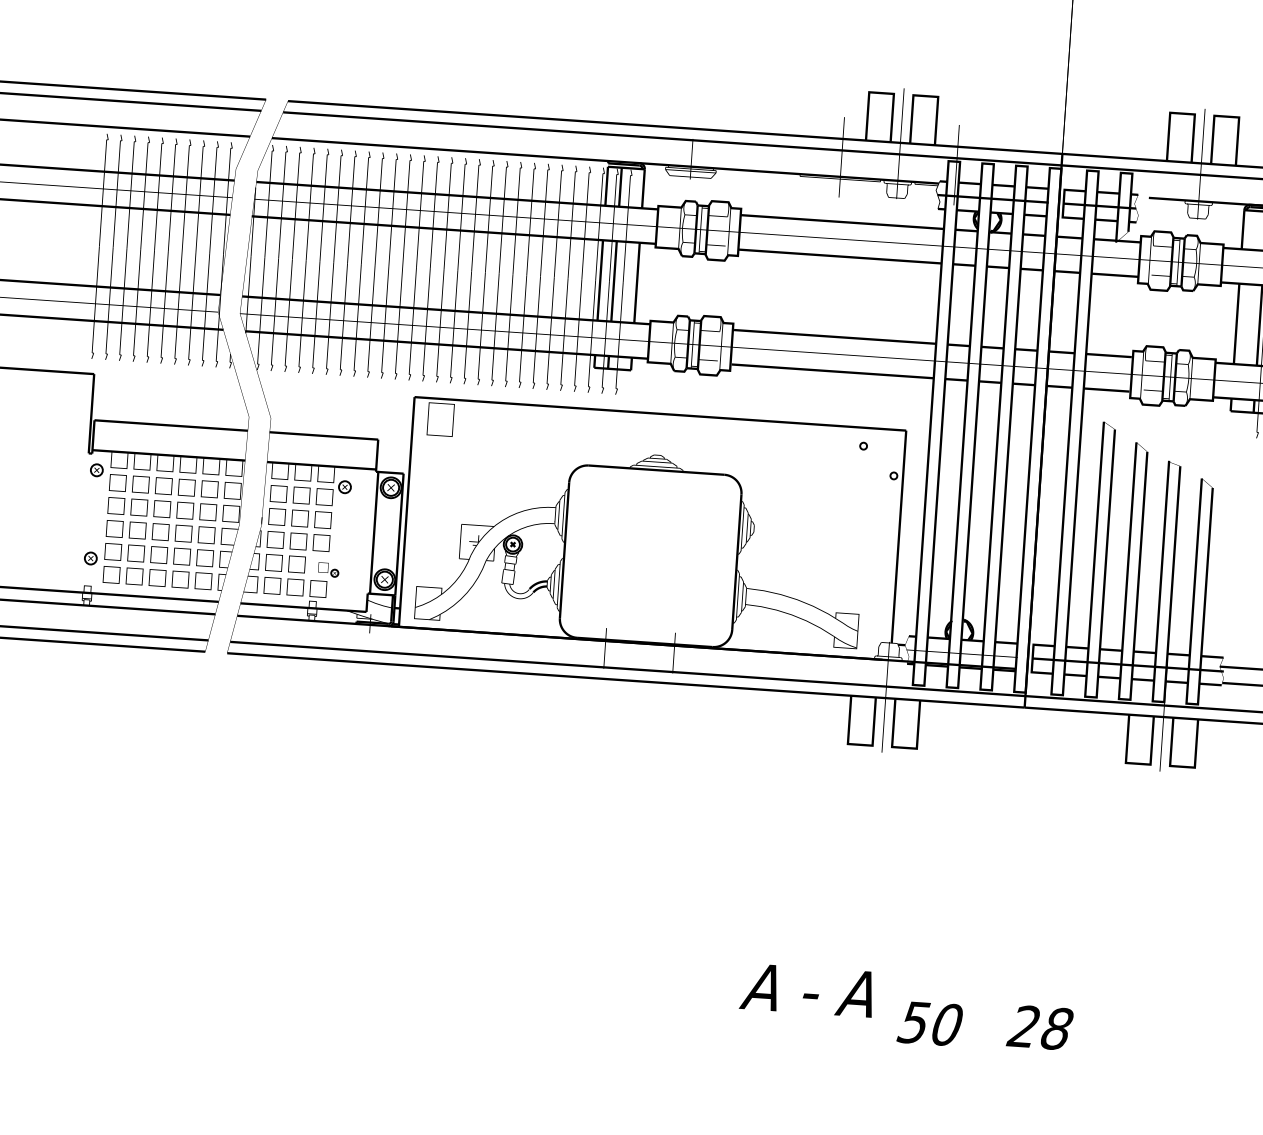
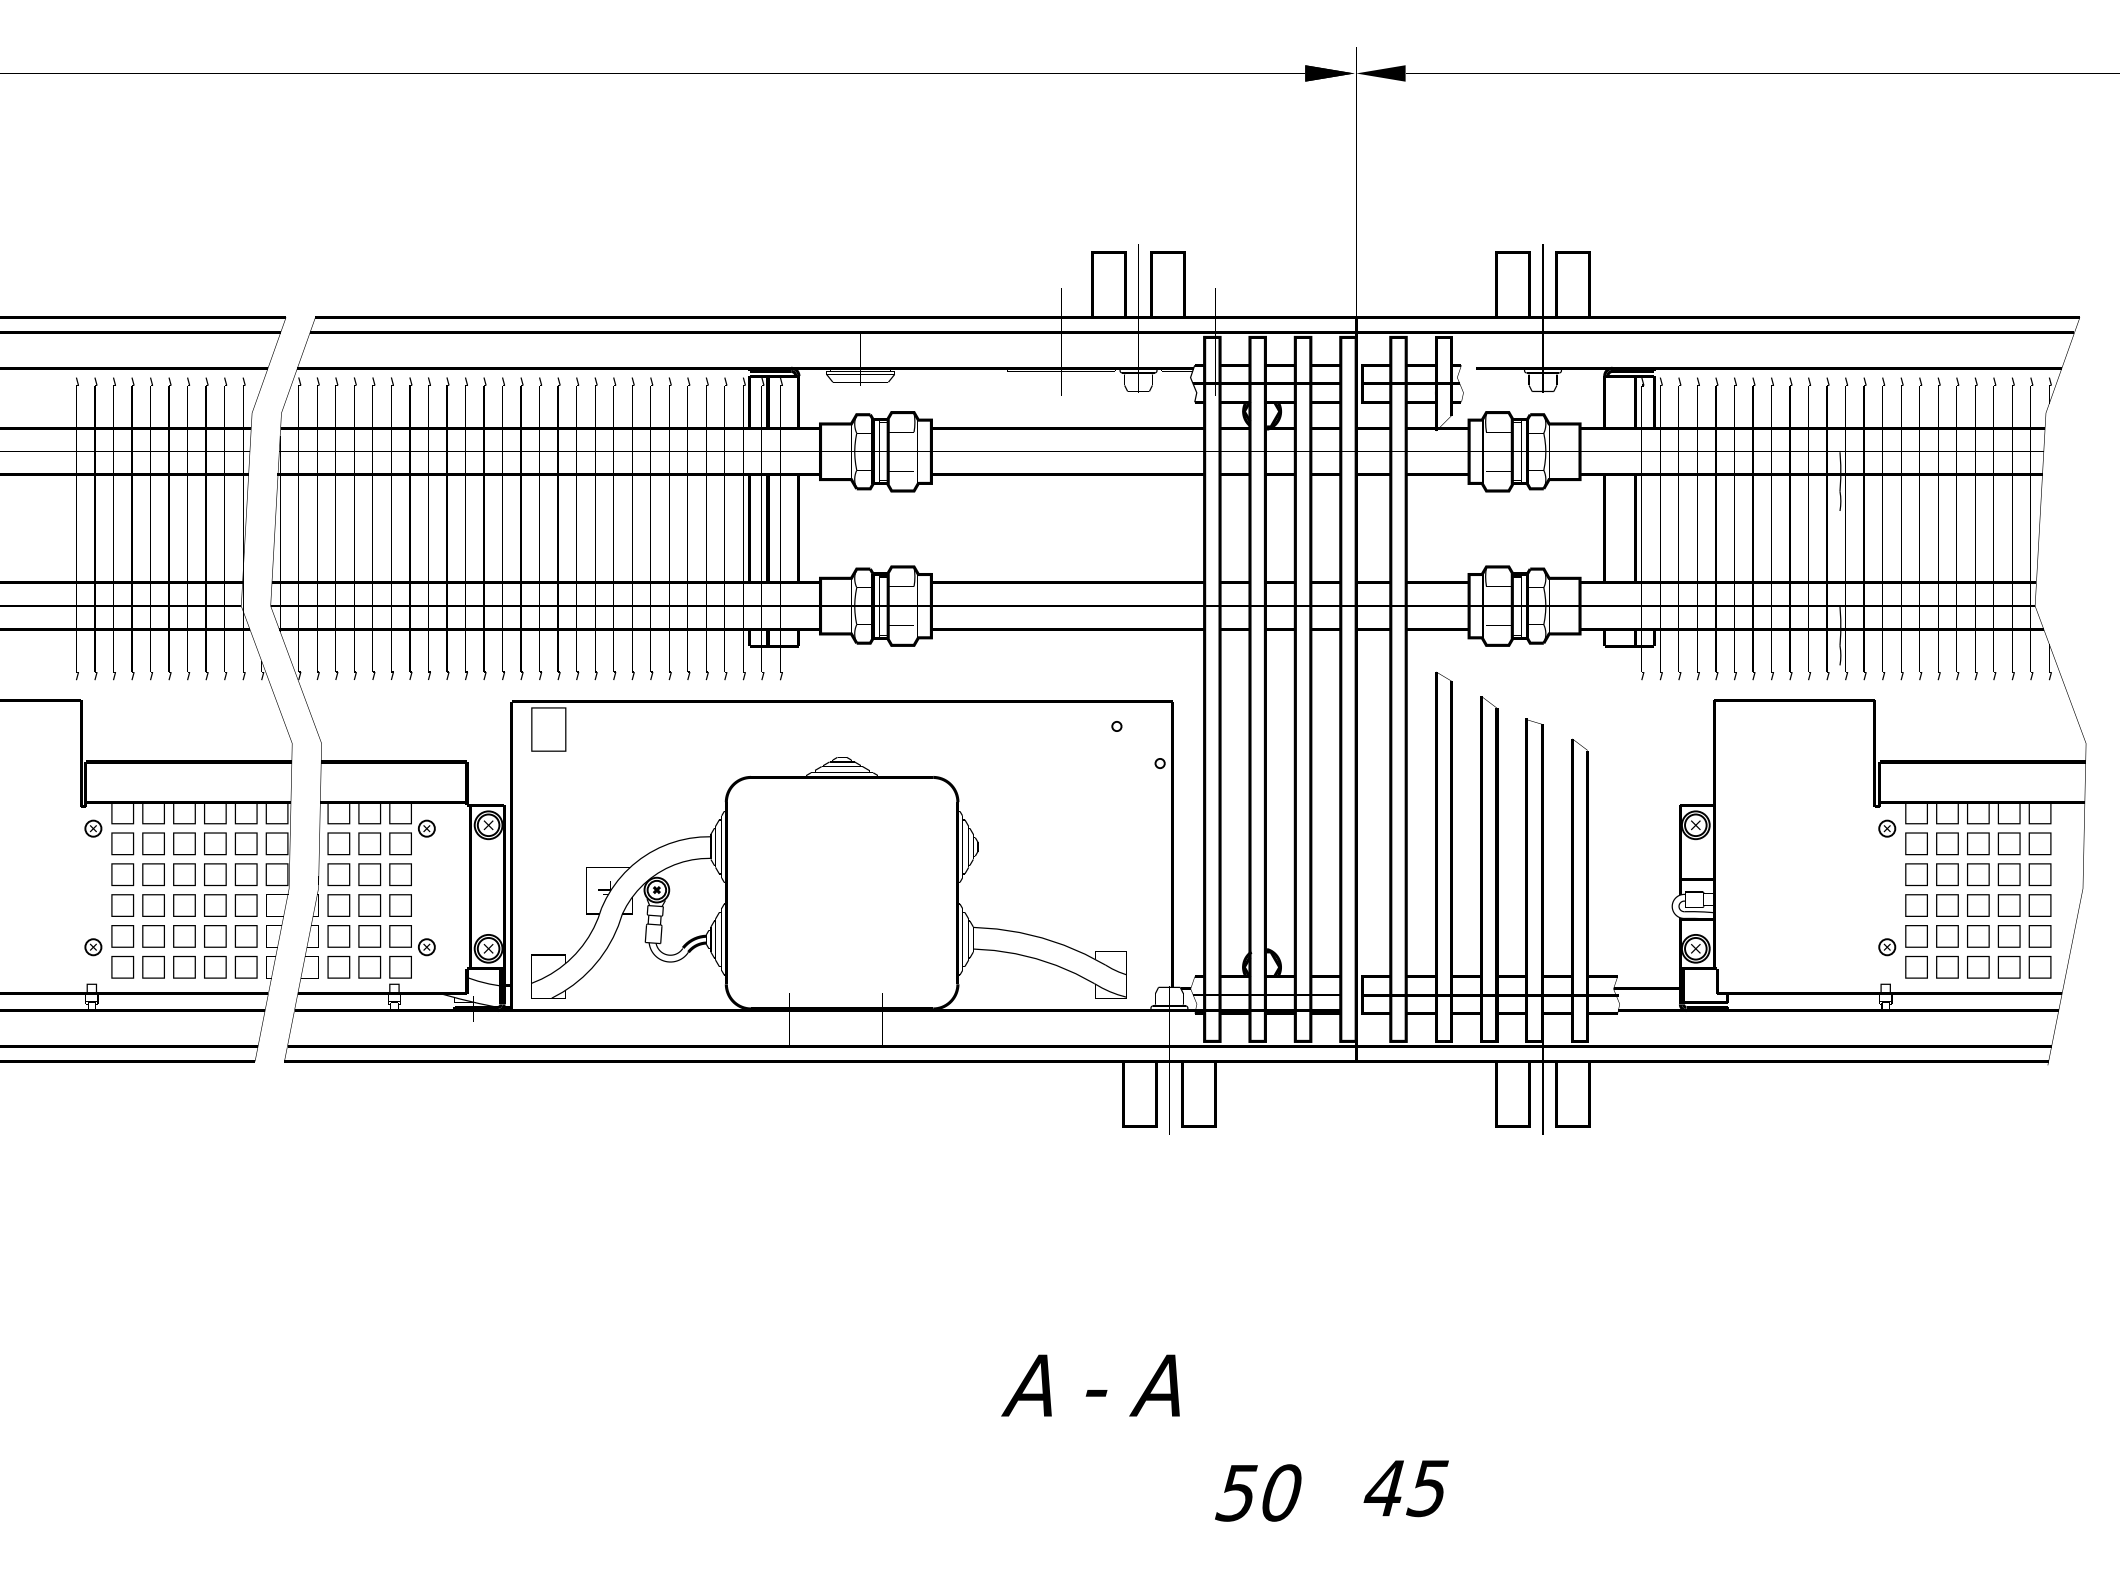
part: (328, 569) -> (412, 940), size x1.67
text: (806, 990) -> (1090, 1385), moved
text: (1039, 1027) -> (1405, 1488), 28 -> 45

